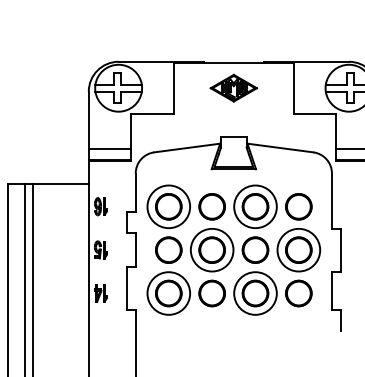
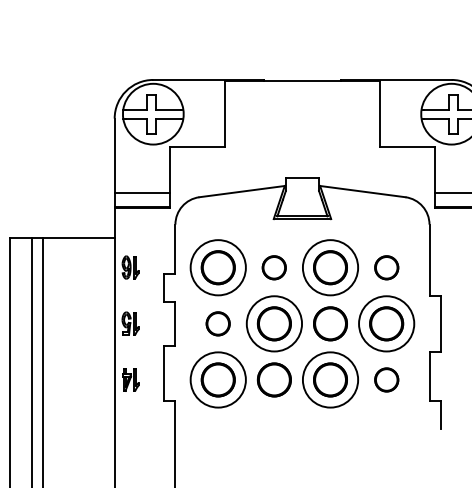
part: (233, 87) -> (302, 113), removed
part: (211, 206) -> (273, 267), size x0.7
part: (298, 206) -> (386, 267), size x0.7
circle: (168, 249) -> (217, 323), size x0.7
circle: (298, 293) -> (386, 379), size x0.7

